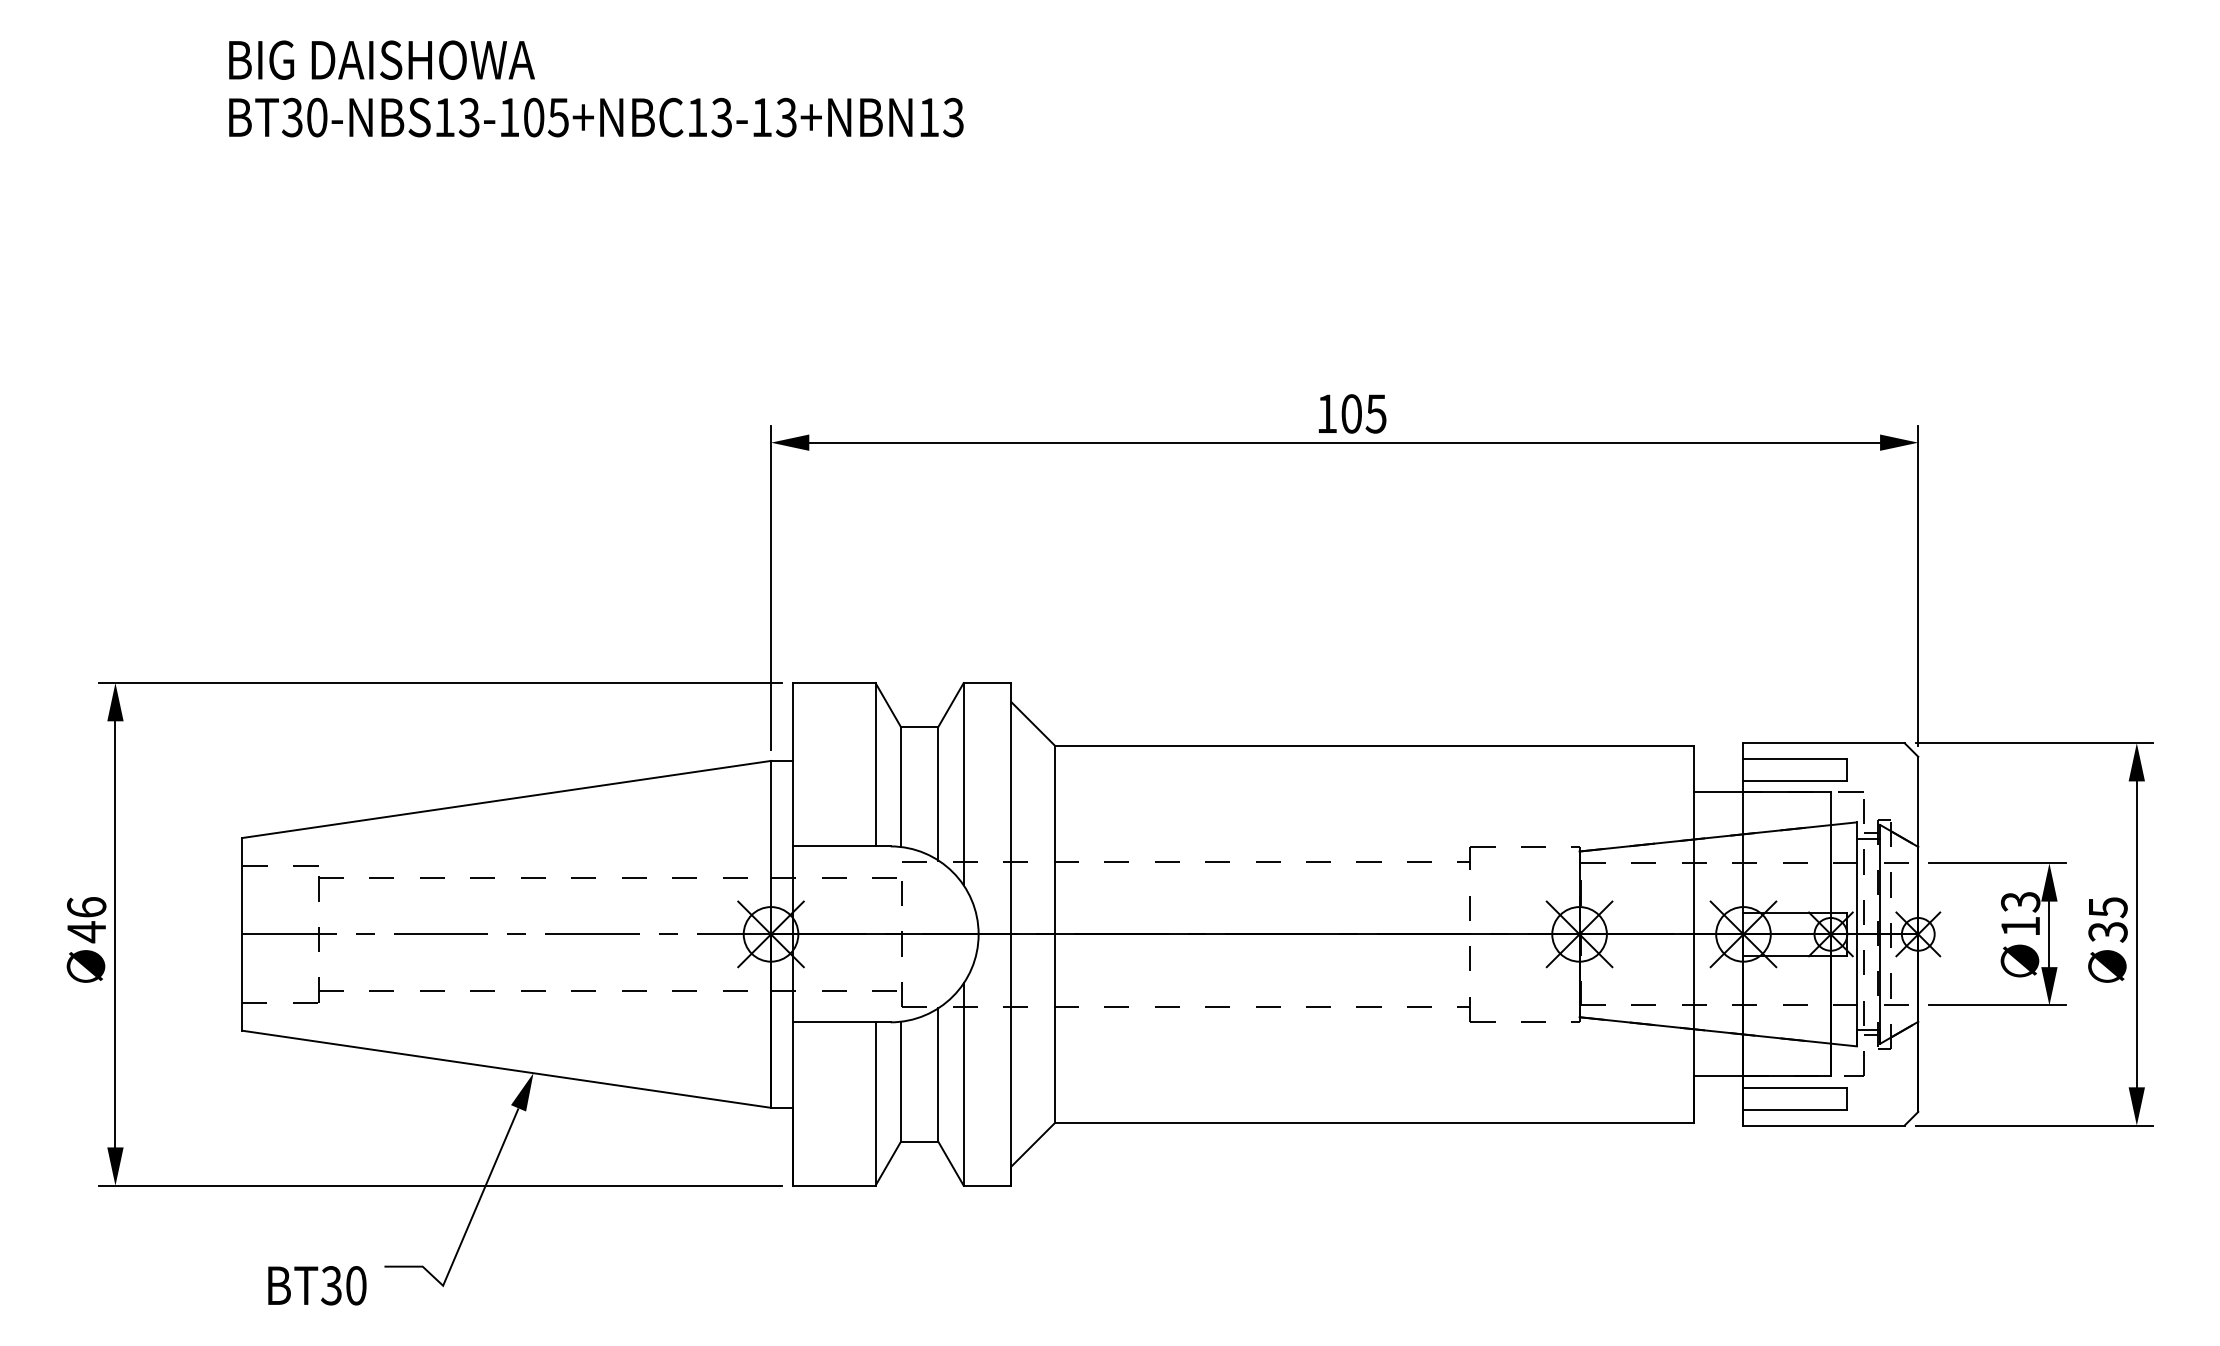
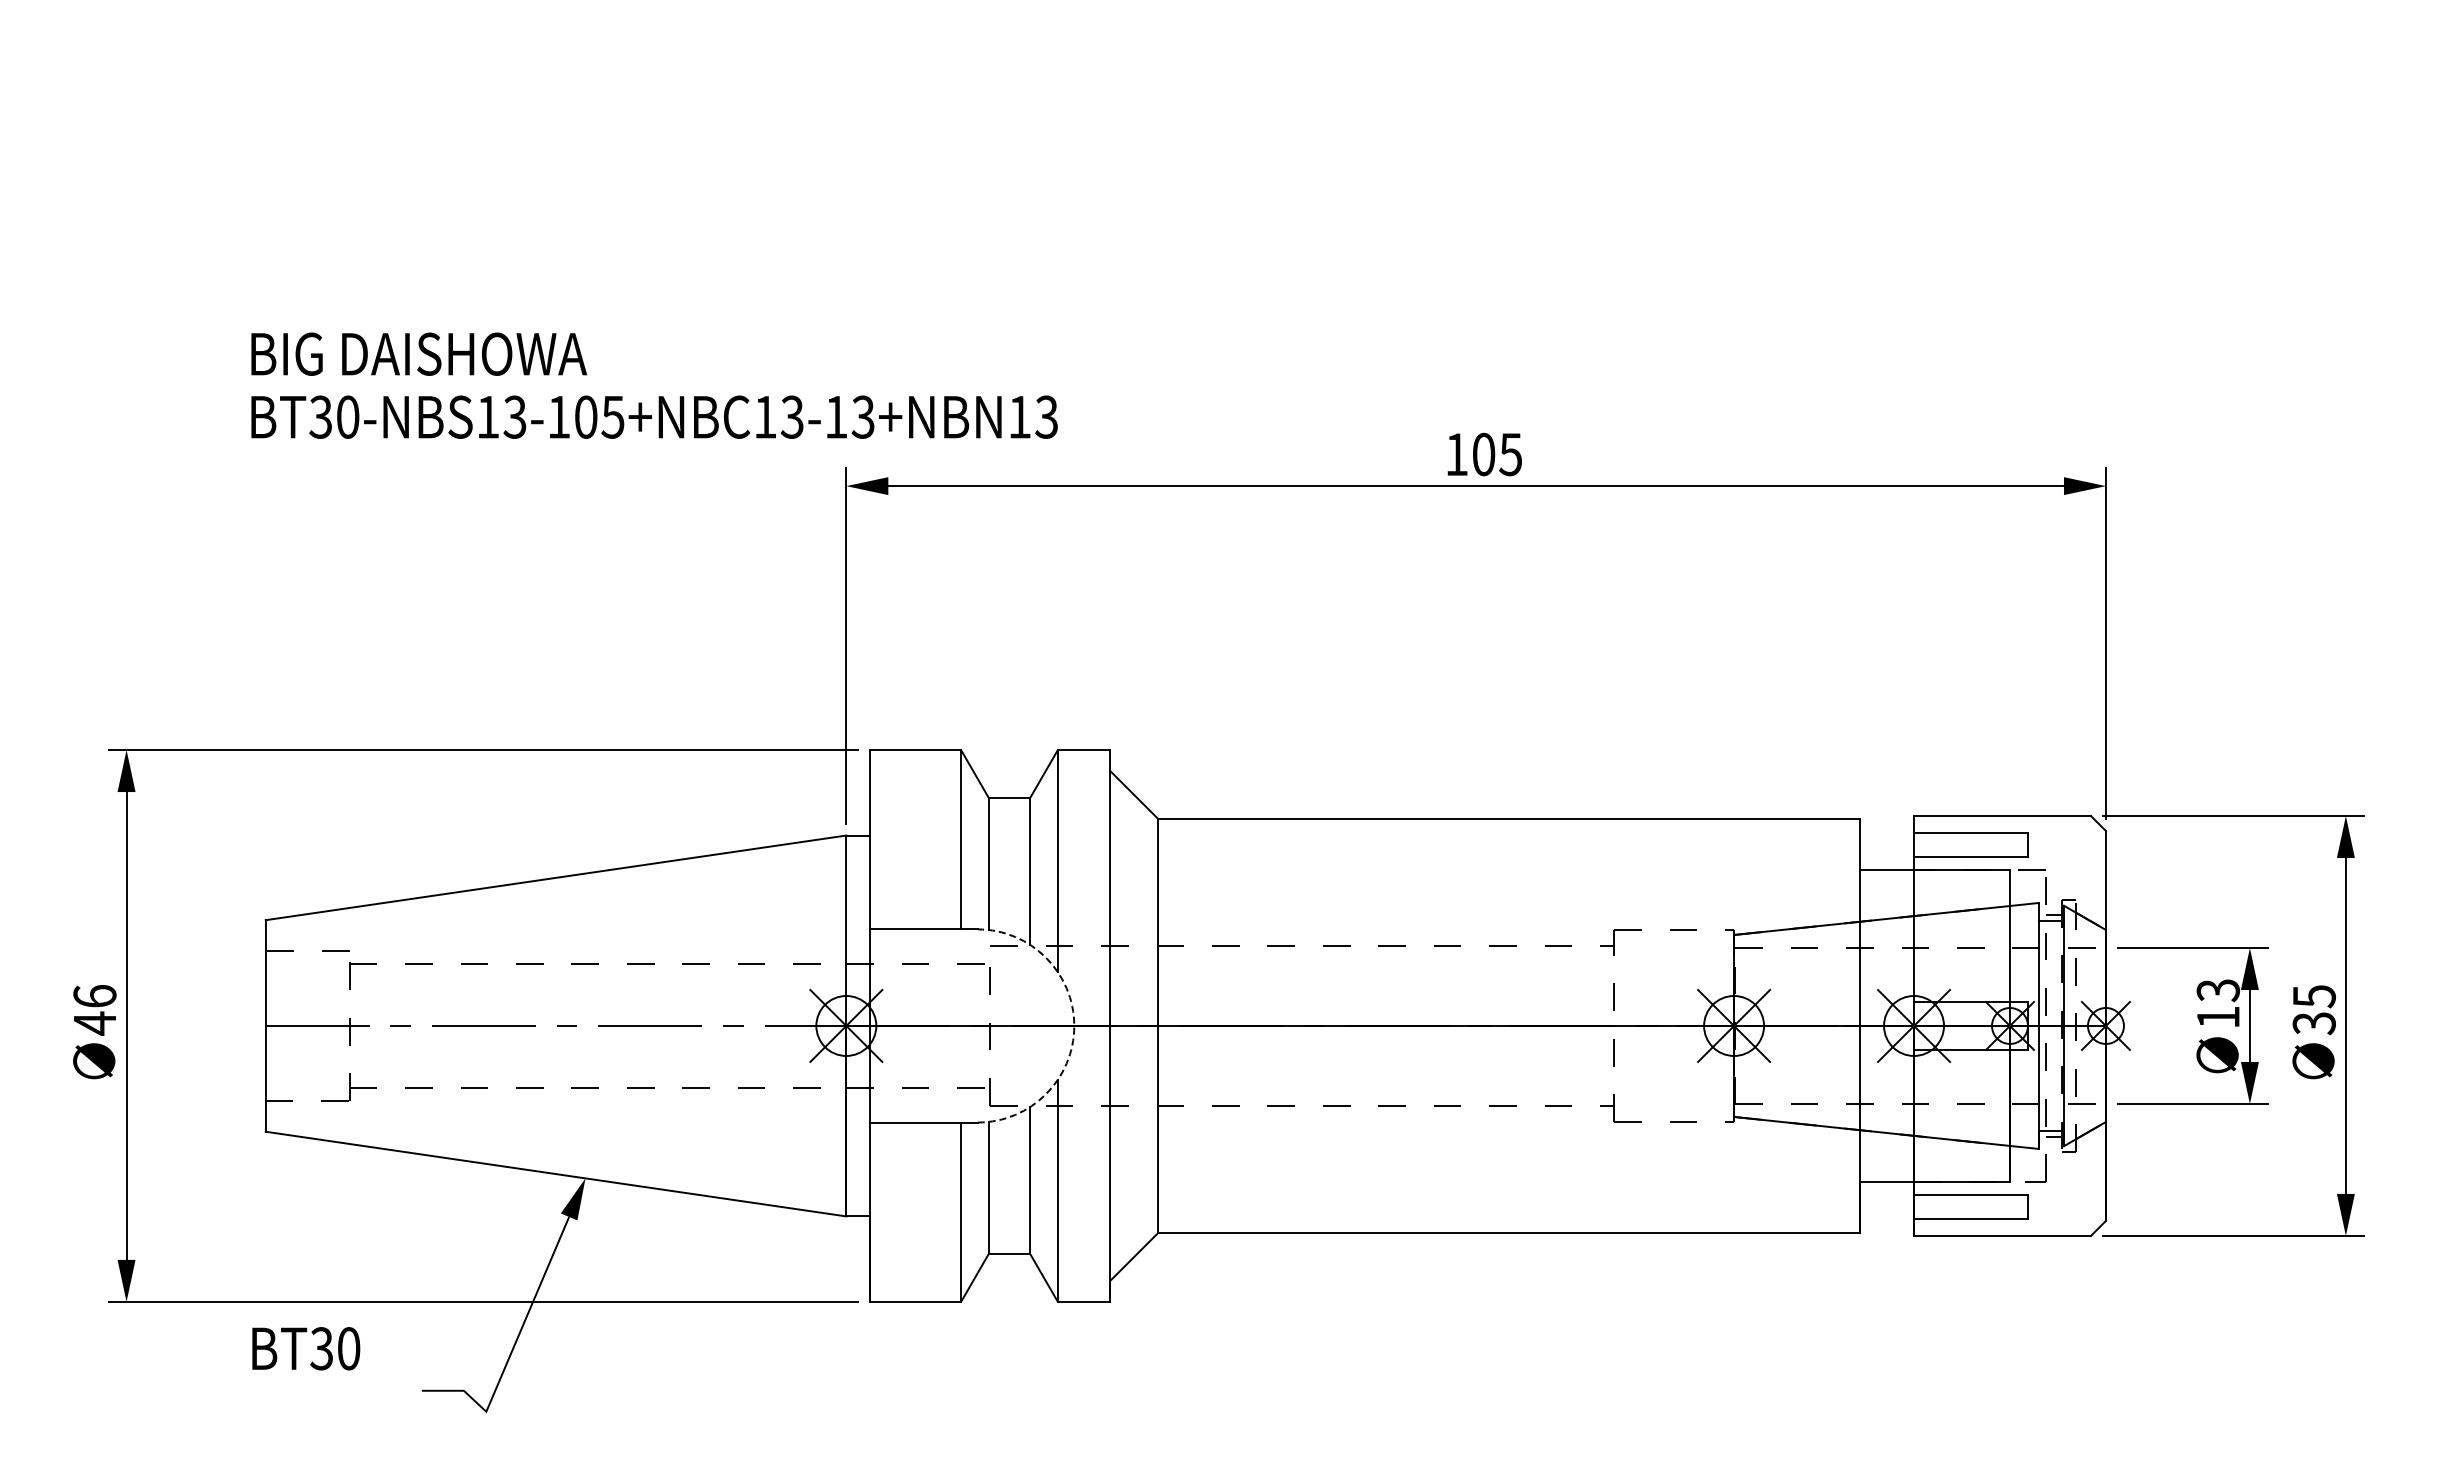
text: (596, 88) -> (654, 385), moved
arc: (978, 933) -> (1074, 1025), solid -> dashed
text: (317, 1285) -> (306, 1348), moved

